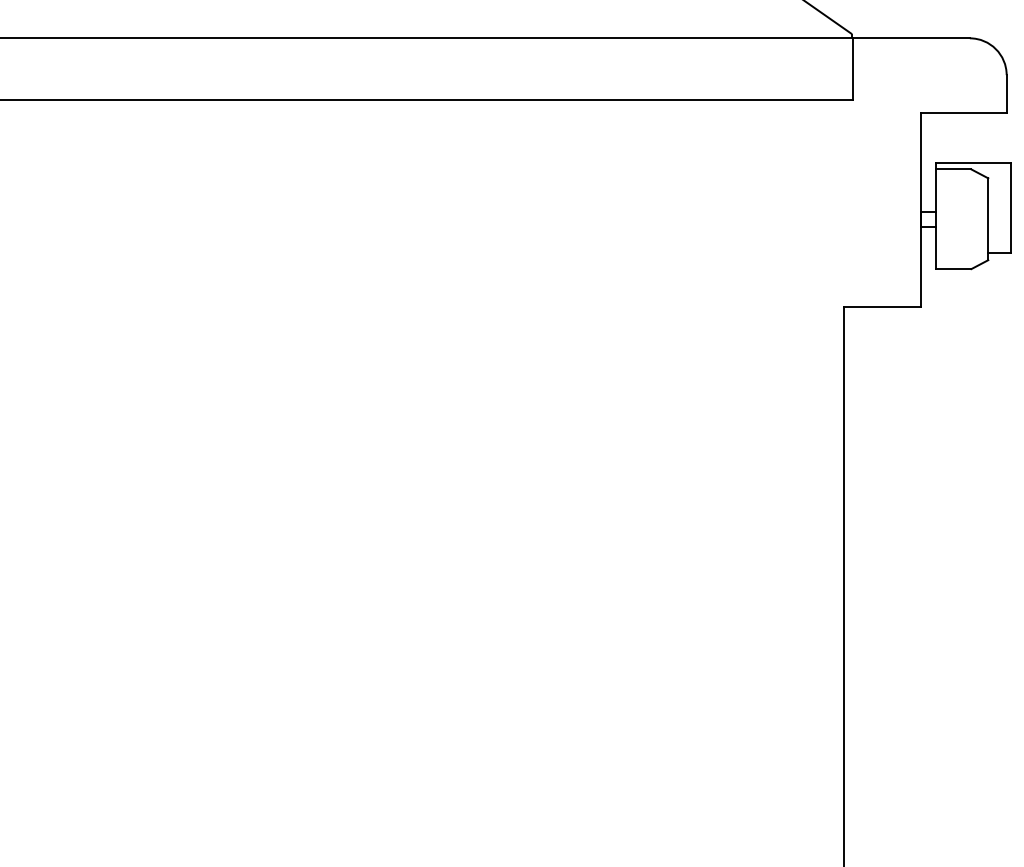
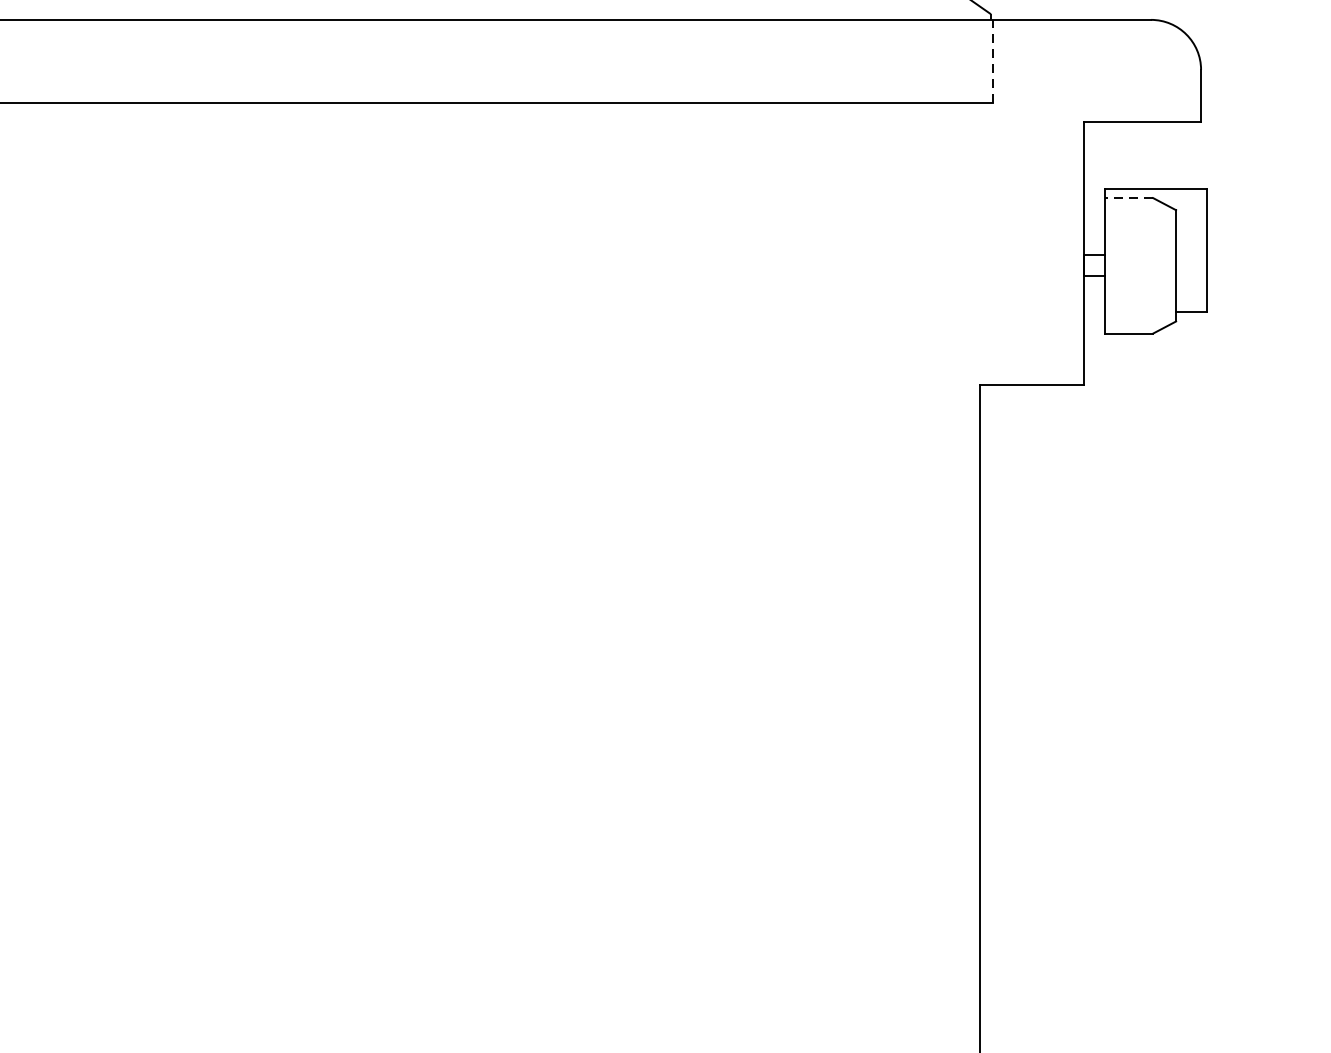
line: (853, 69) -> (992, 62), solid -> dashed
line: (953, 169) -> (1128, 198), solid -> dashed

